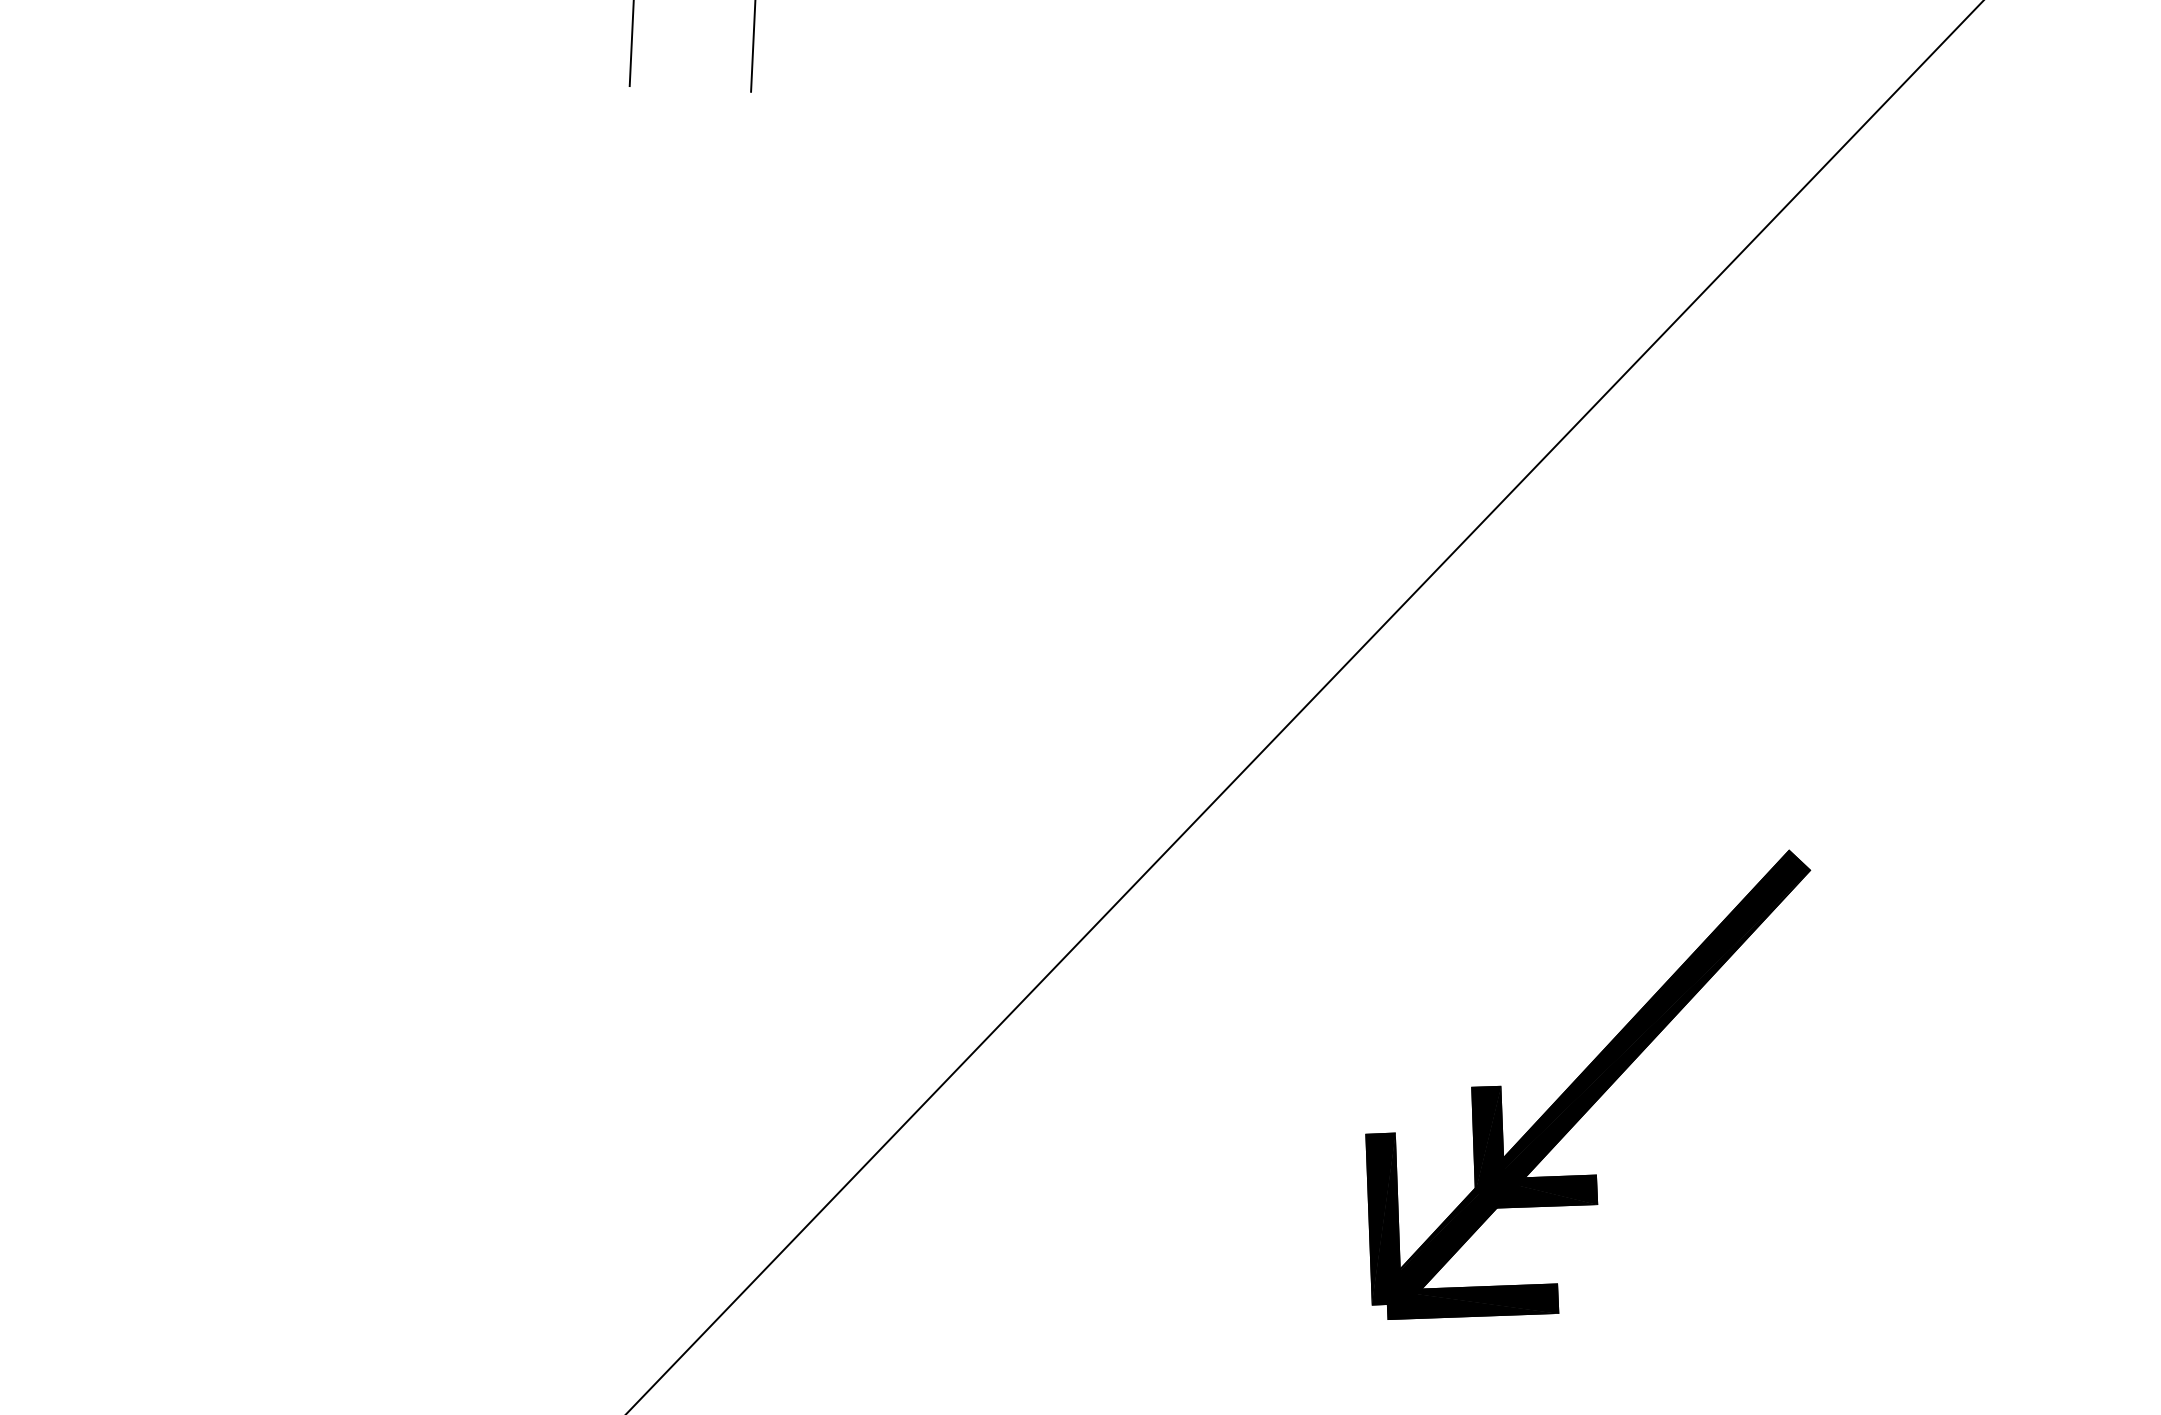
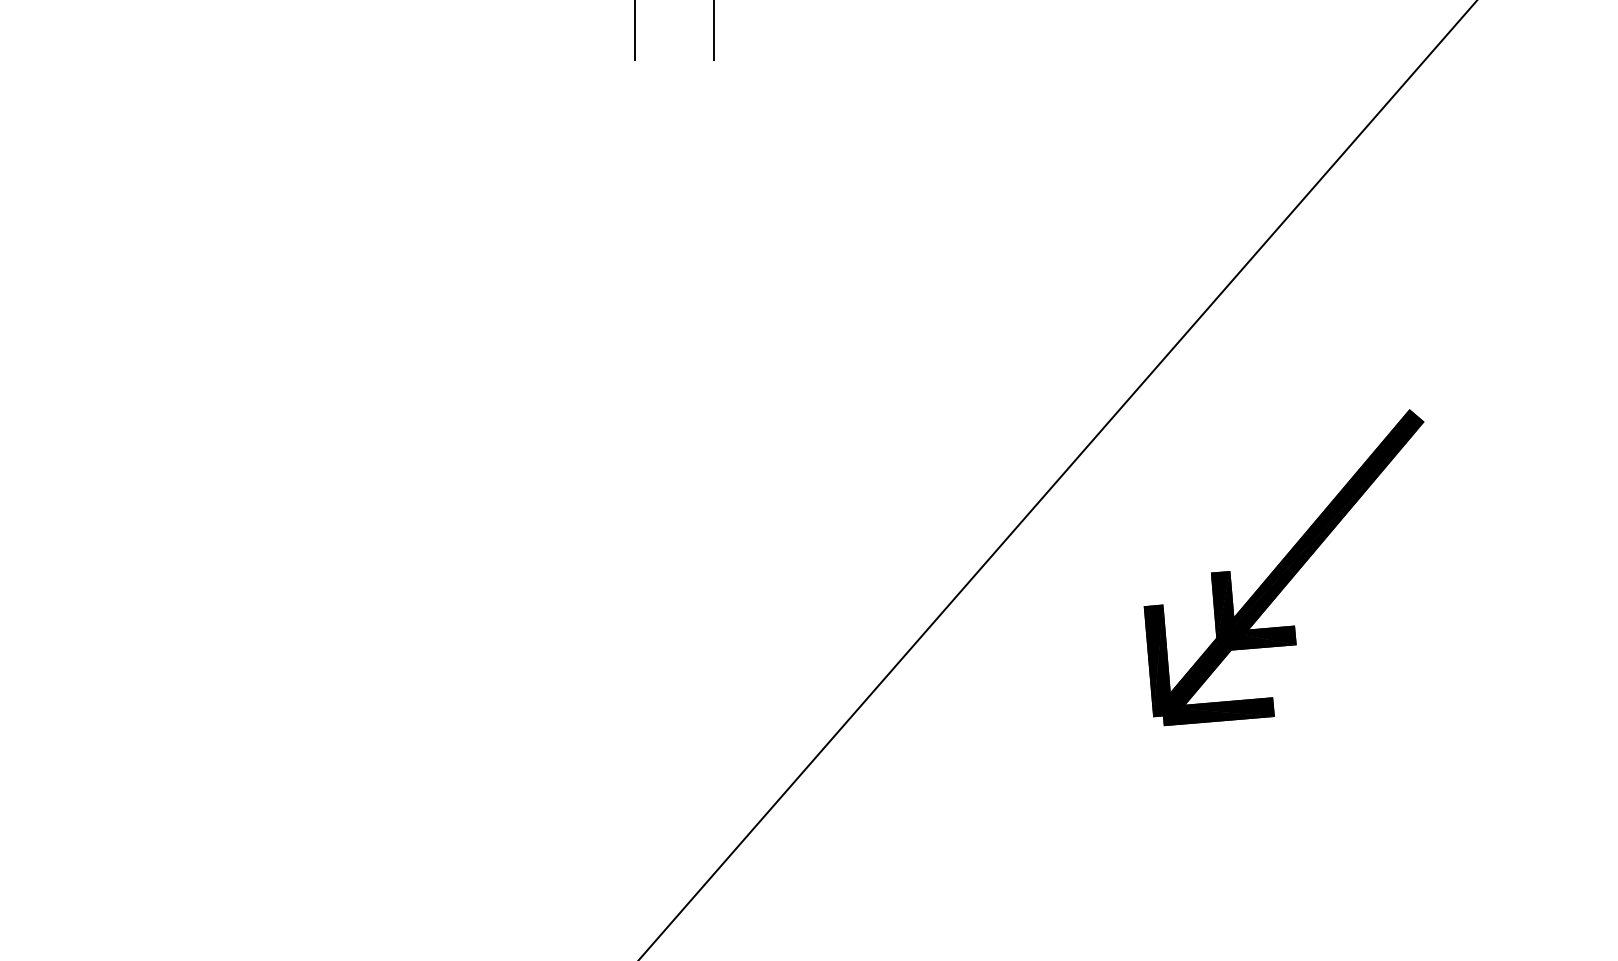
part: (1583, 1084) -> (1283, 567), moved

